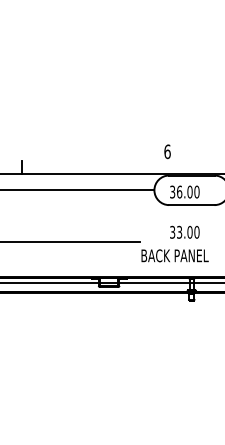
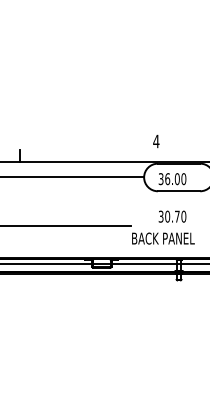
text: (167, 151) -> (156, 141), 6 -> 4
text: (184, 231) -> (172, 215), 33.00 -> 30.70

